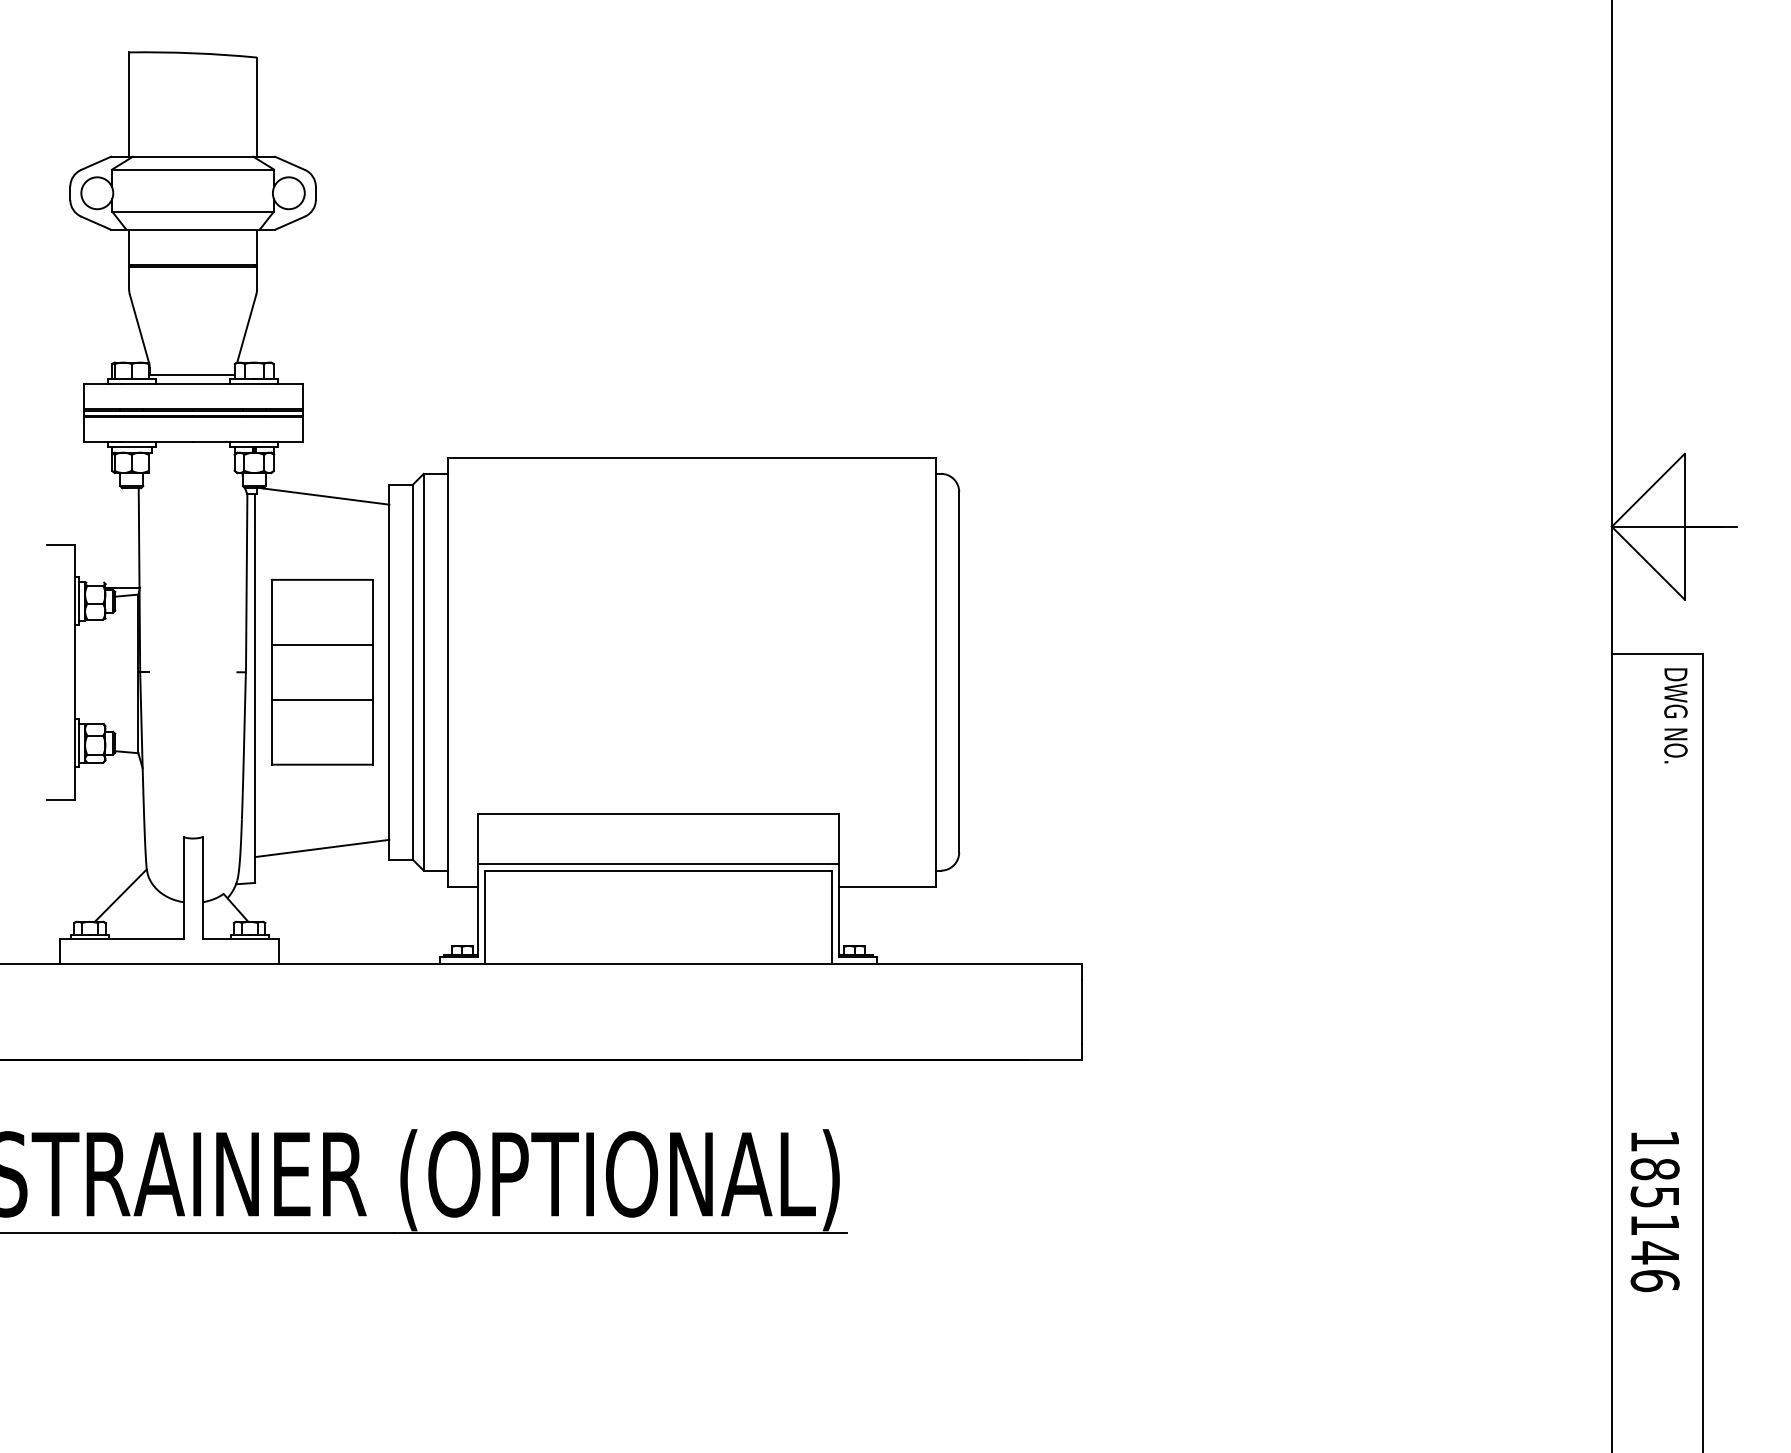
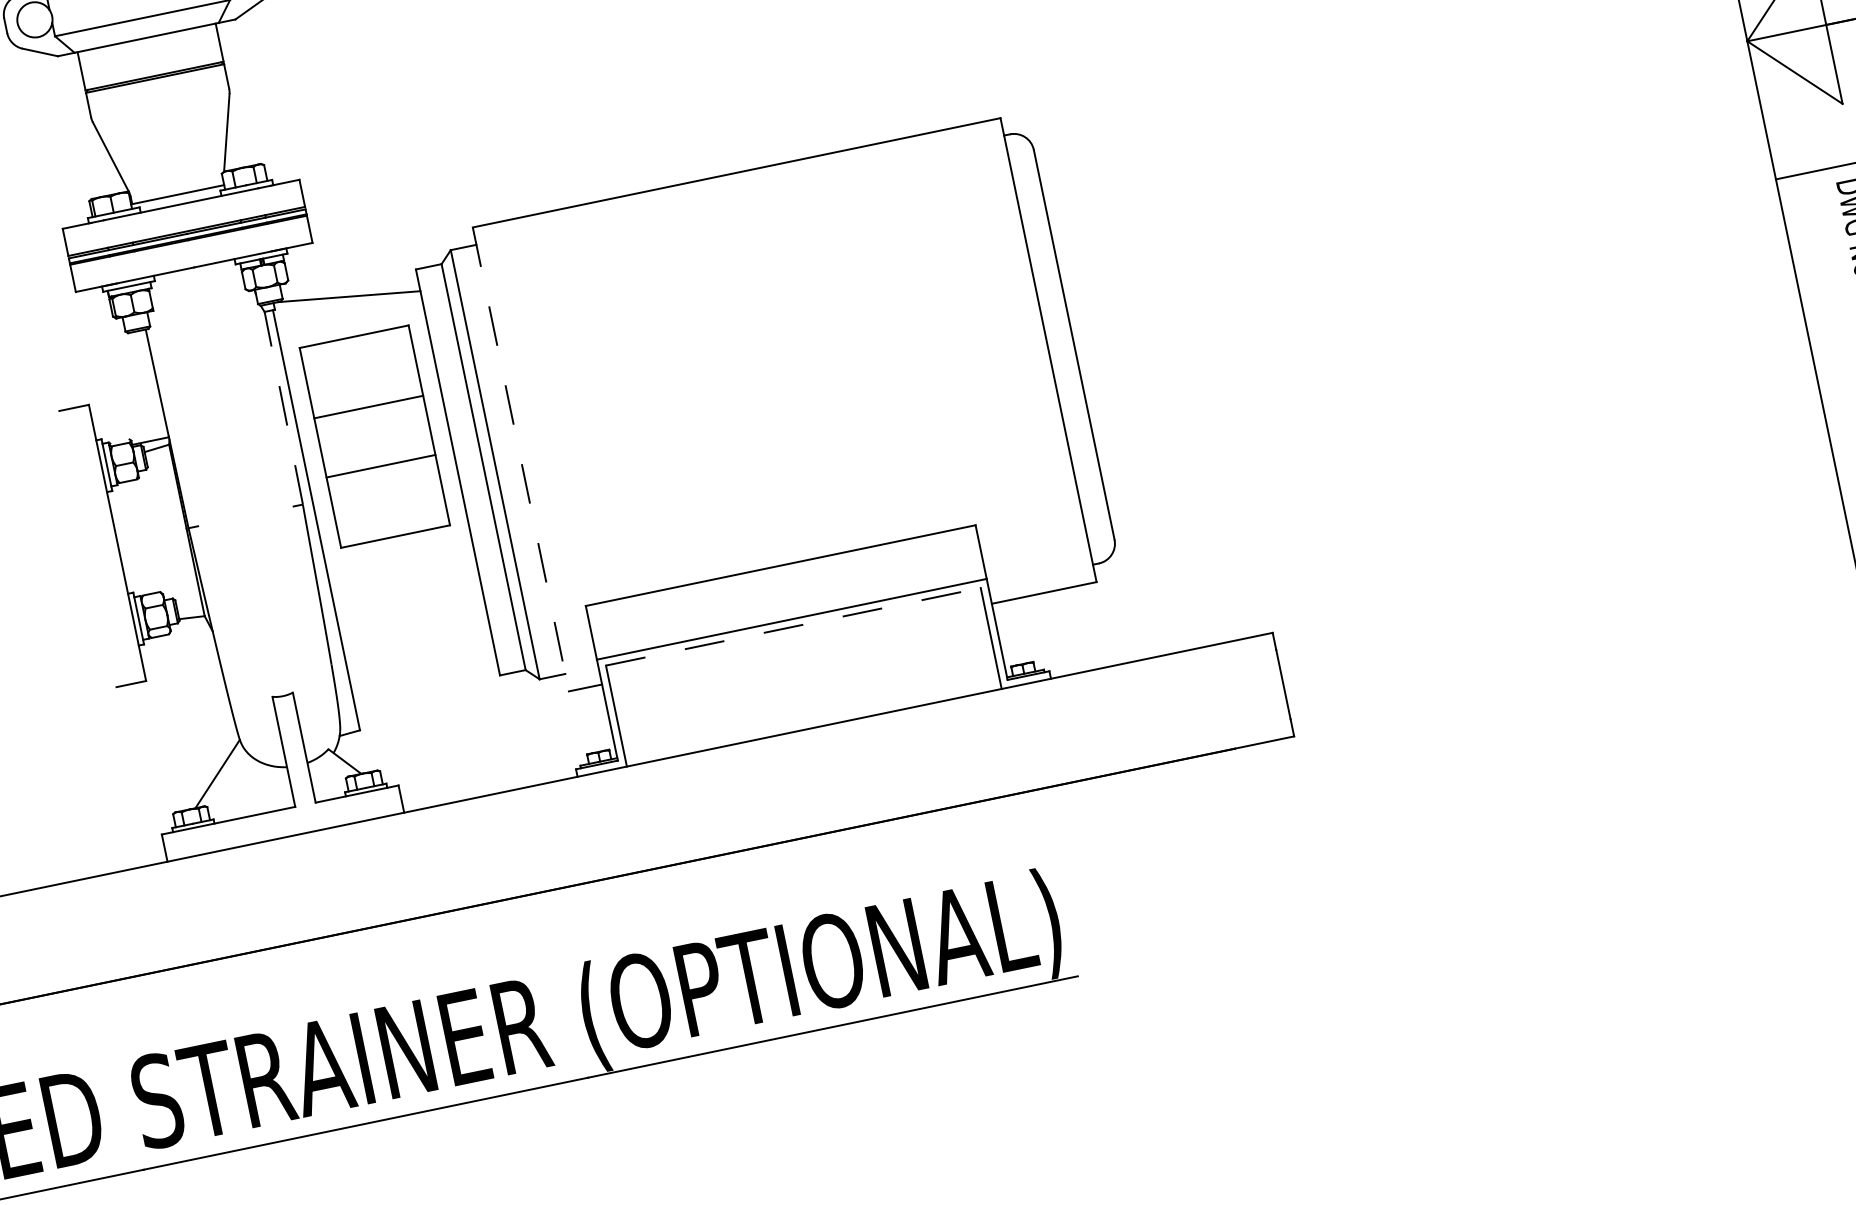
line: (246, 583) -> (283, 408), solid -> dashed
part: (322, 672) -> (375, 436), moved
line: (447, 672) -> (520, 459), solid -> dashed
line: (322, 848) -> (425, 677), removed
line: (658, 870) -> (793, 626), solid -> dashed

